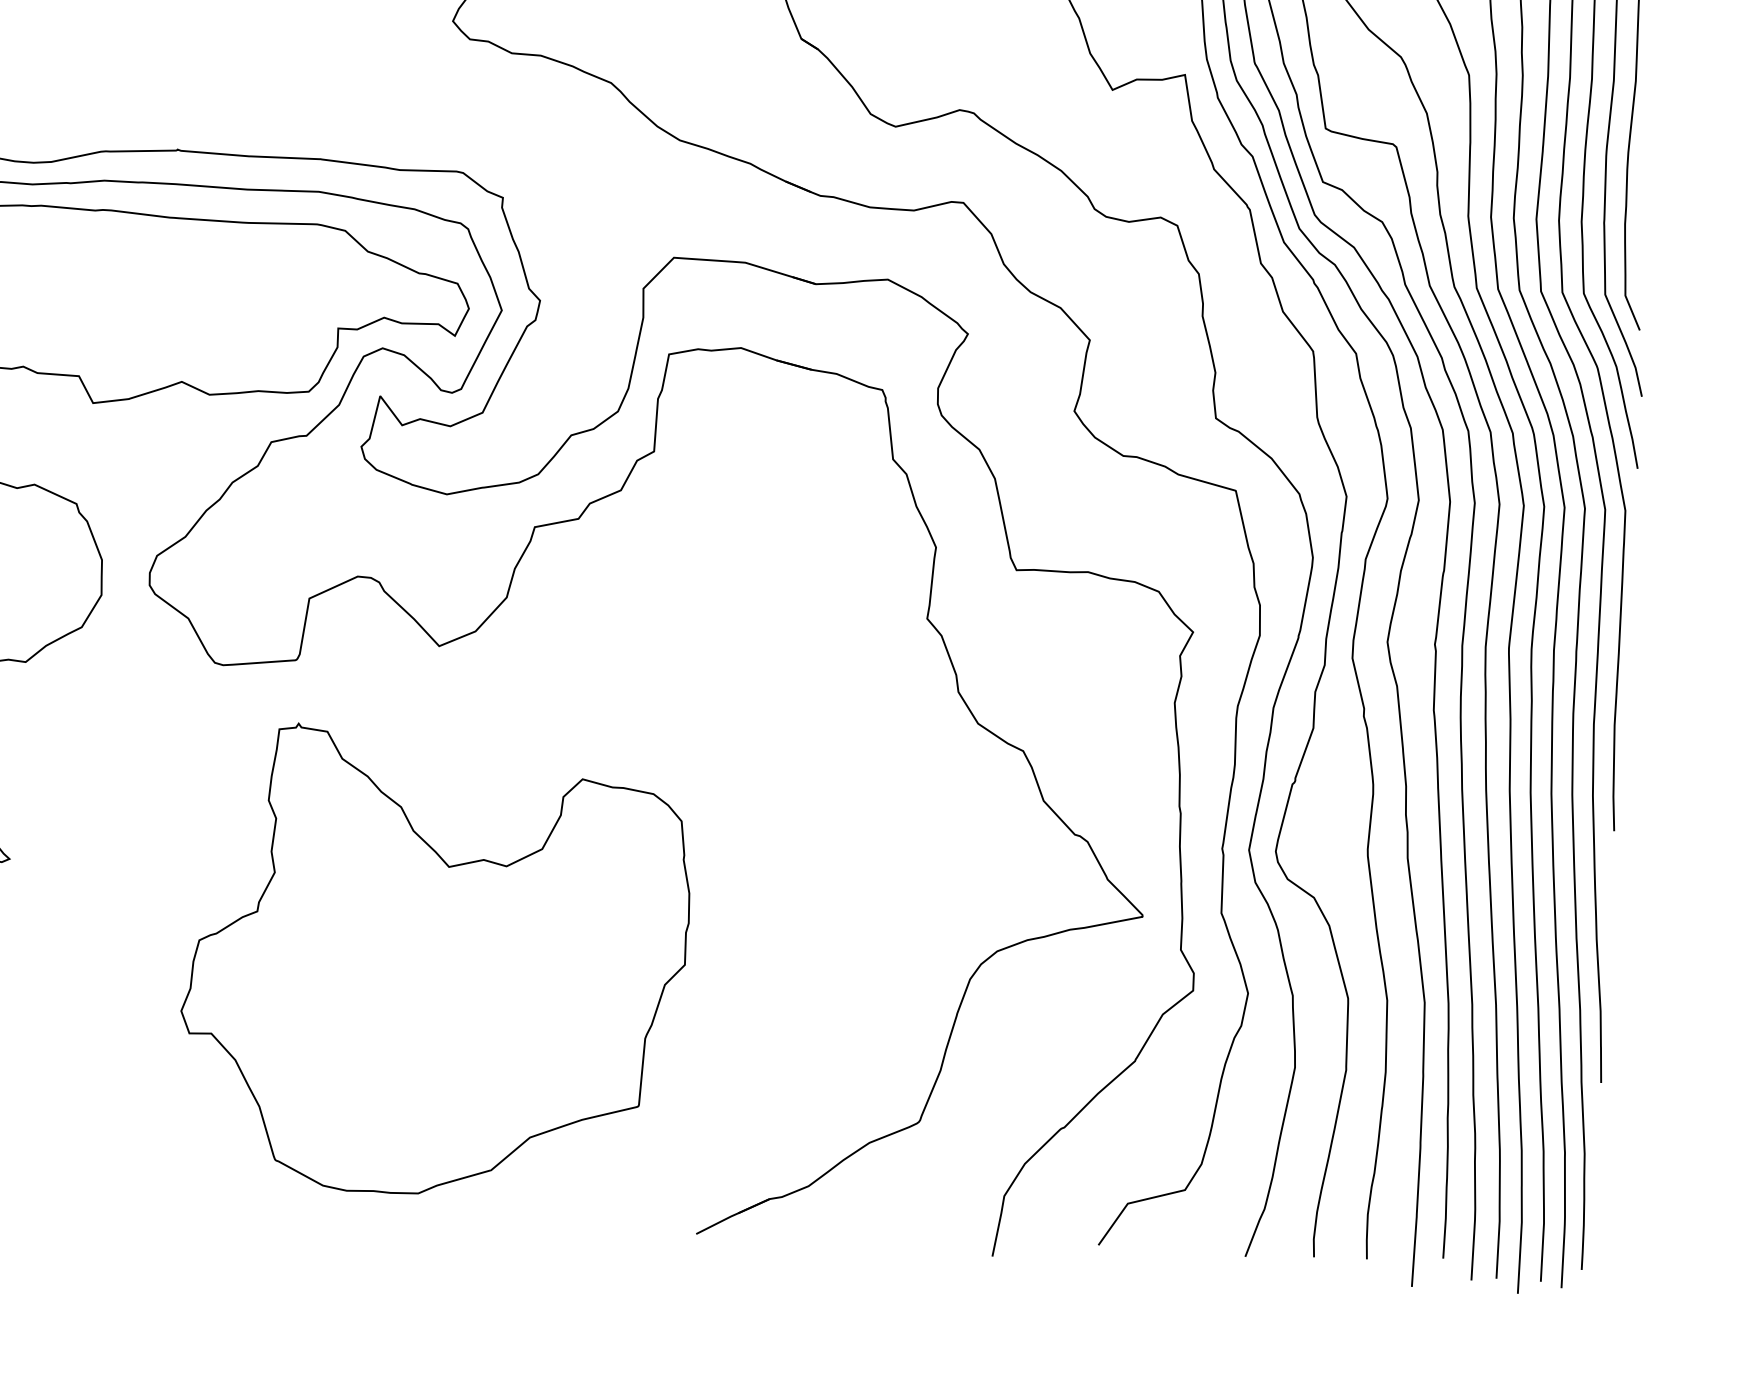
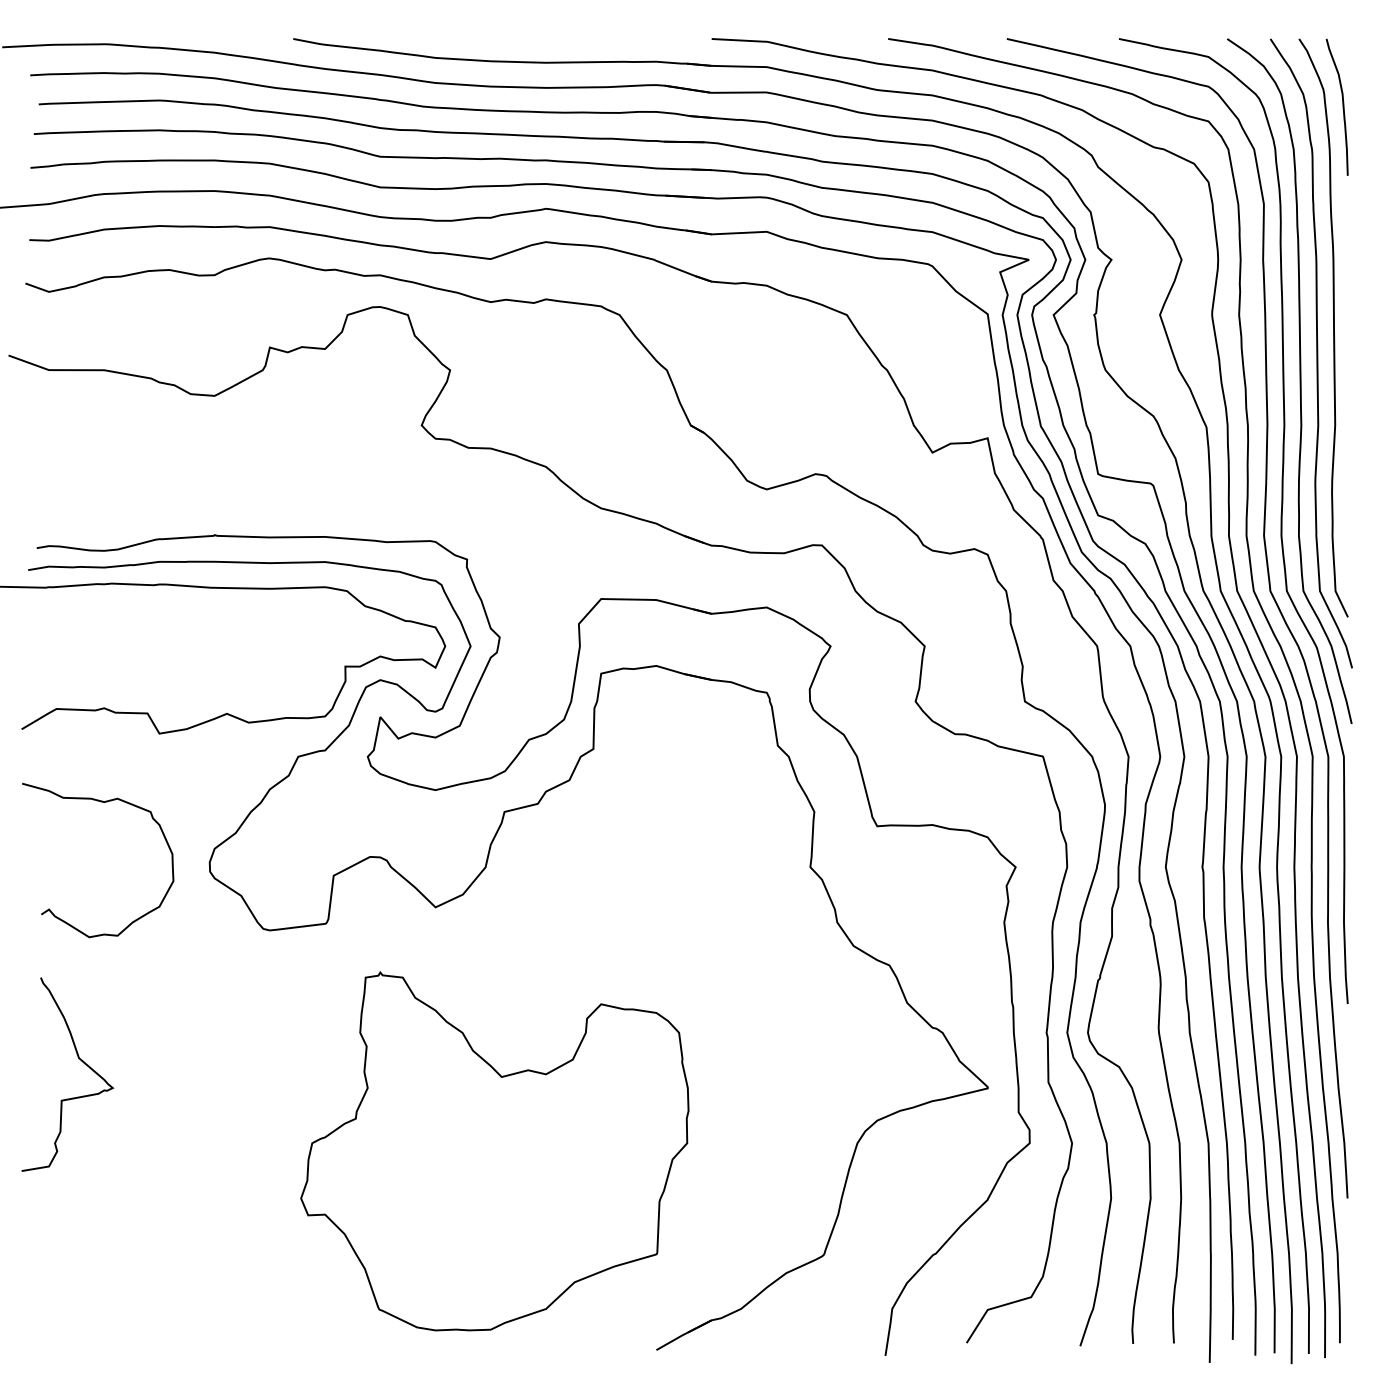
part: (434, 962) -> (494, 1151), moved

